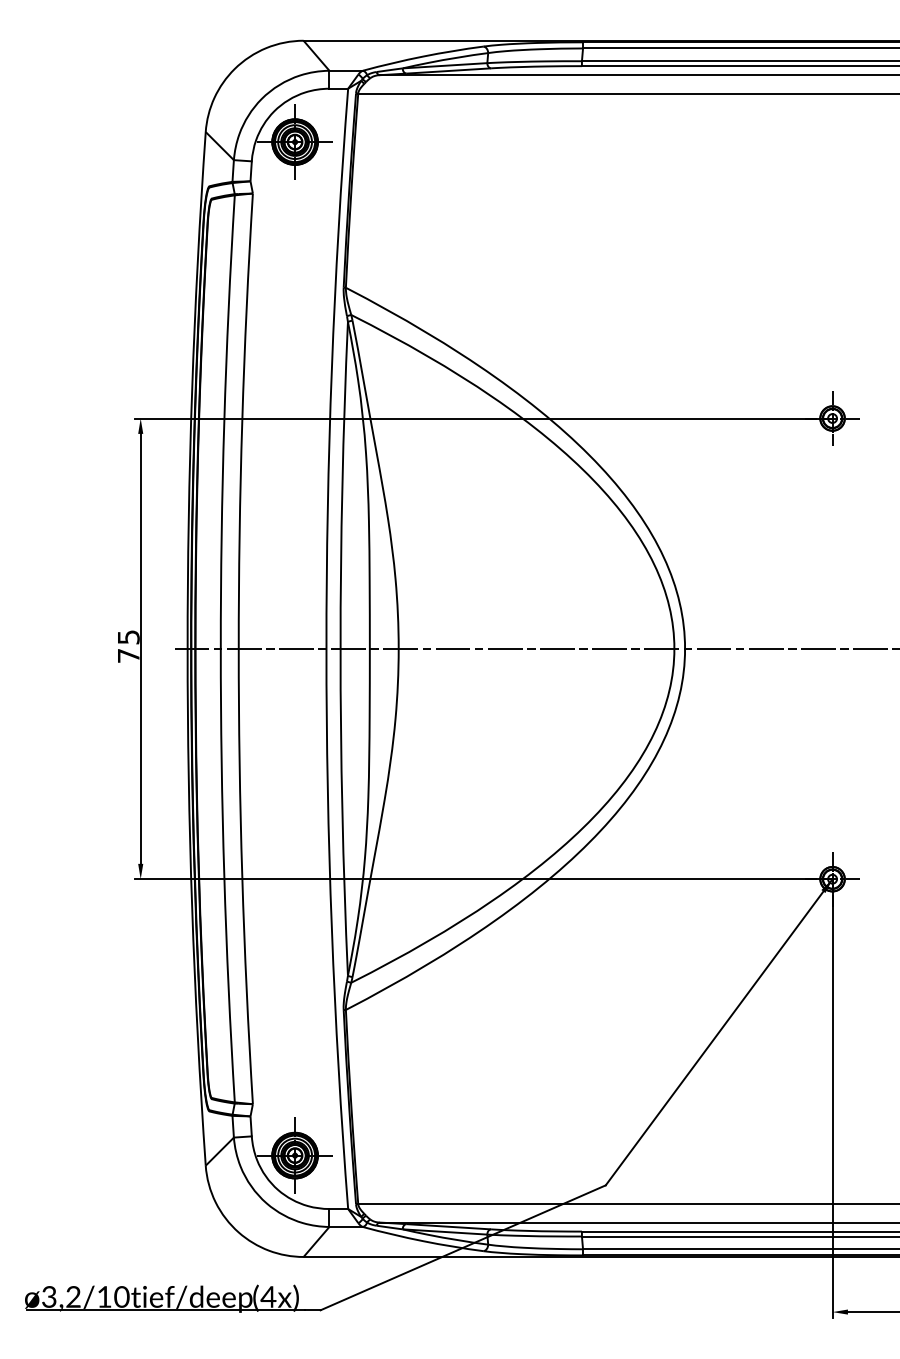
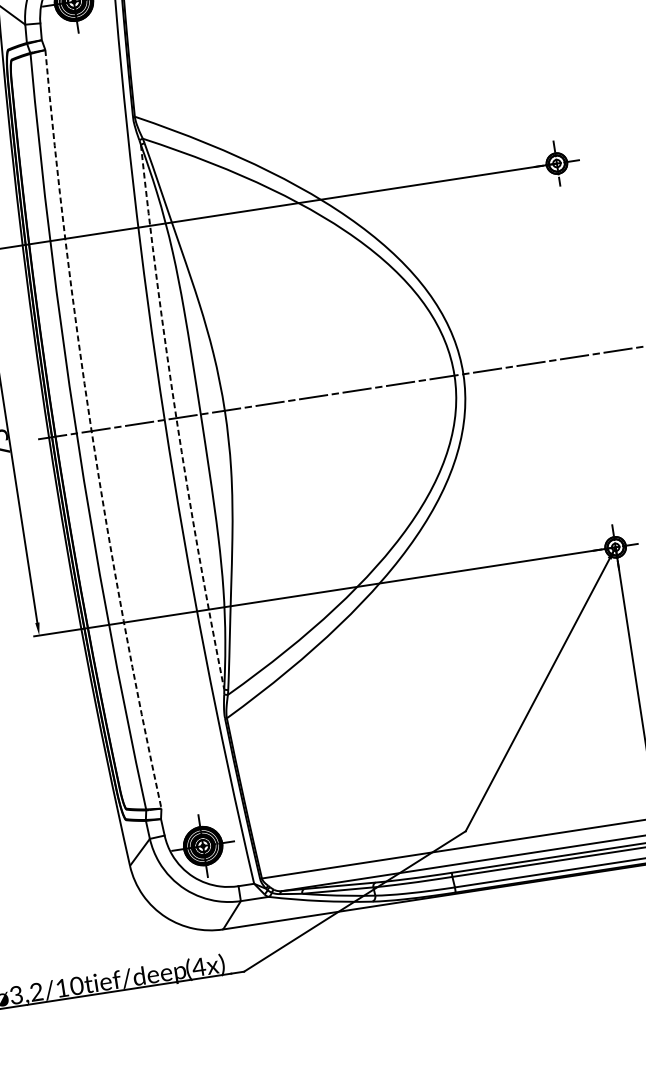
arc: (238, 648) -> (91, 430), solid -> dashed
arc: (340, 648) -> (176, 417), solid -> dashed

